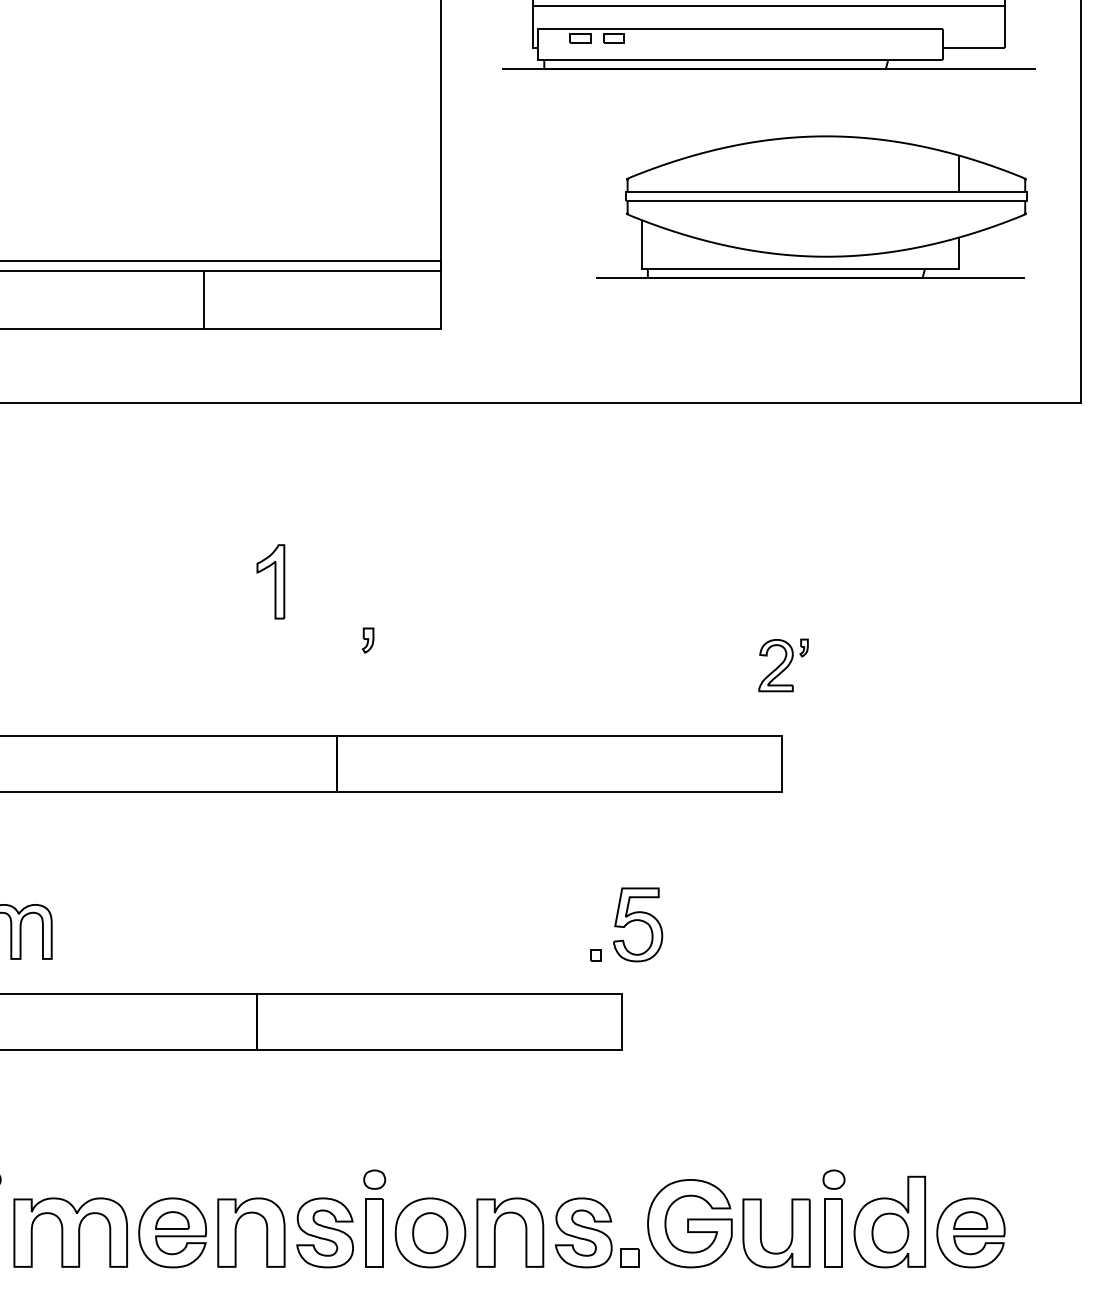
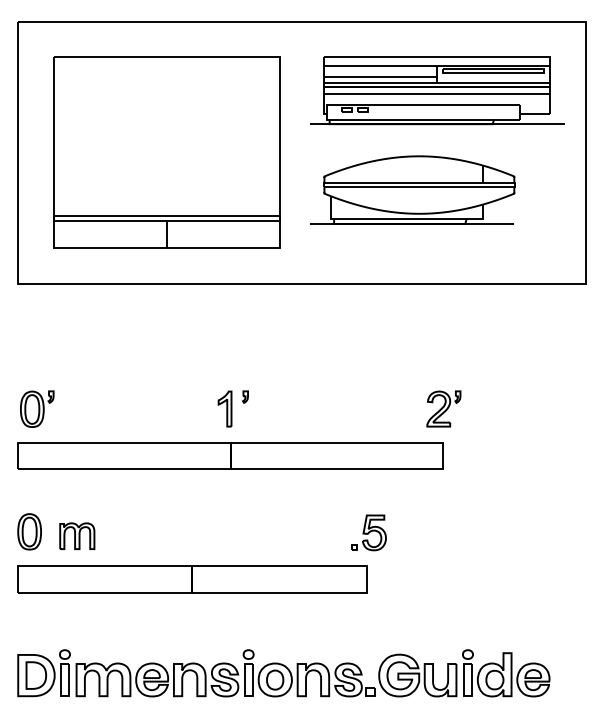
part: (812, 205) -> (412, 189), moved
part: (269, 580) -> (224, 408), moved
part: (782, 664) -> (443, 408), size x1.43

